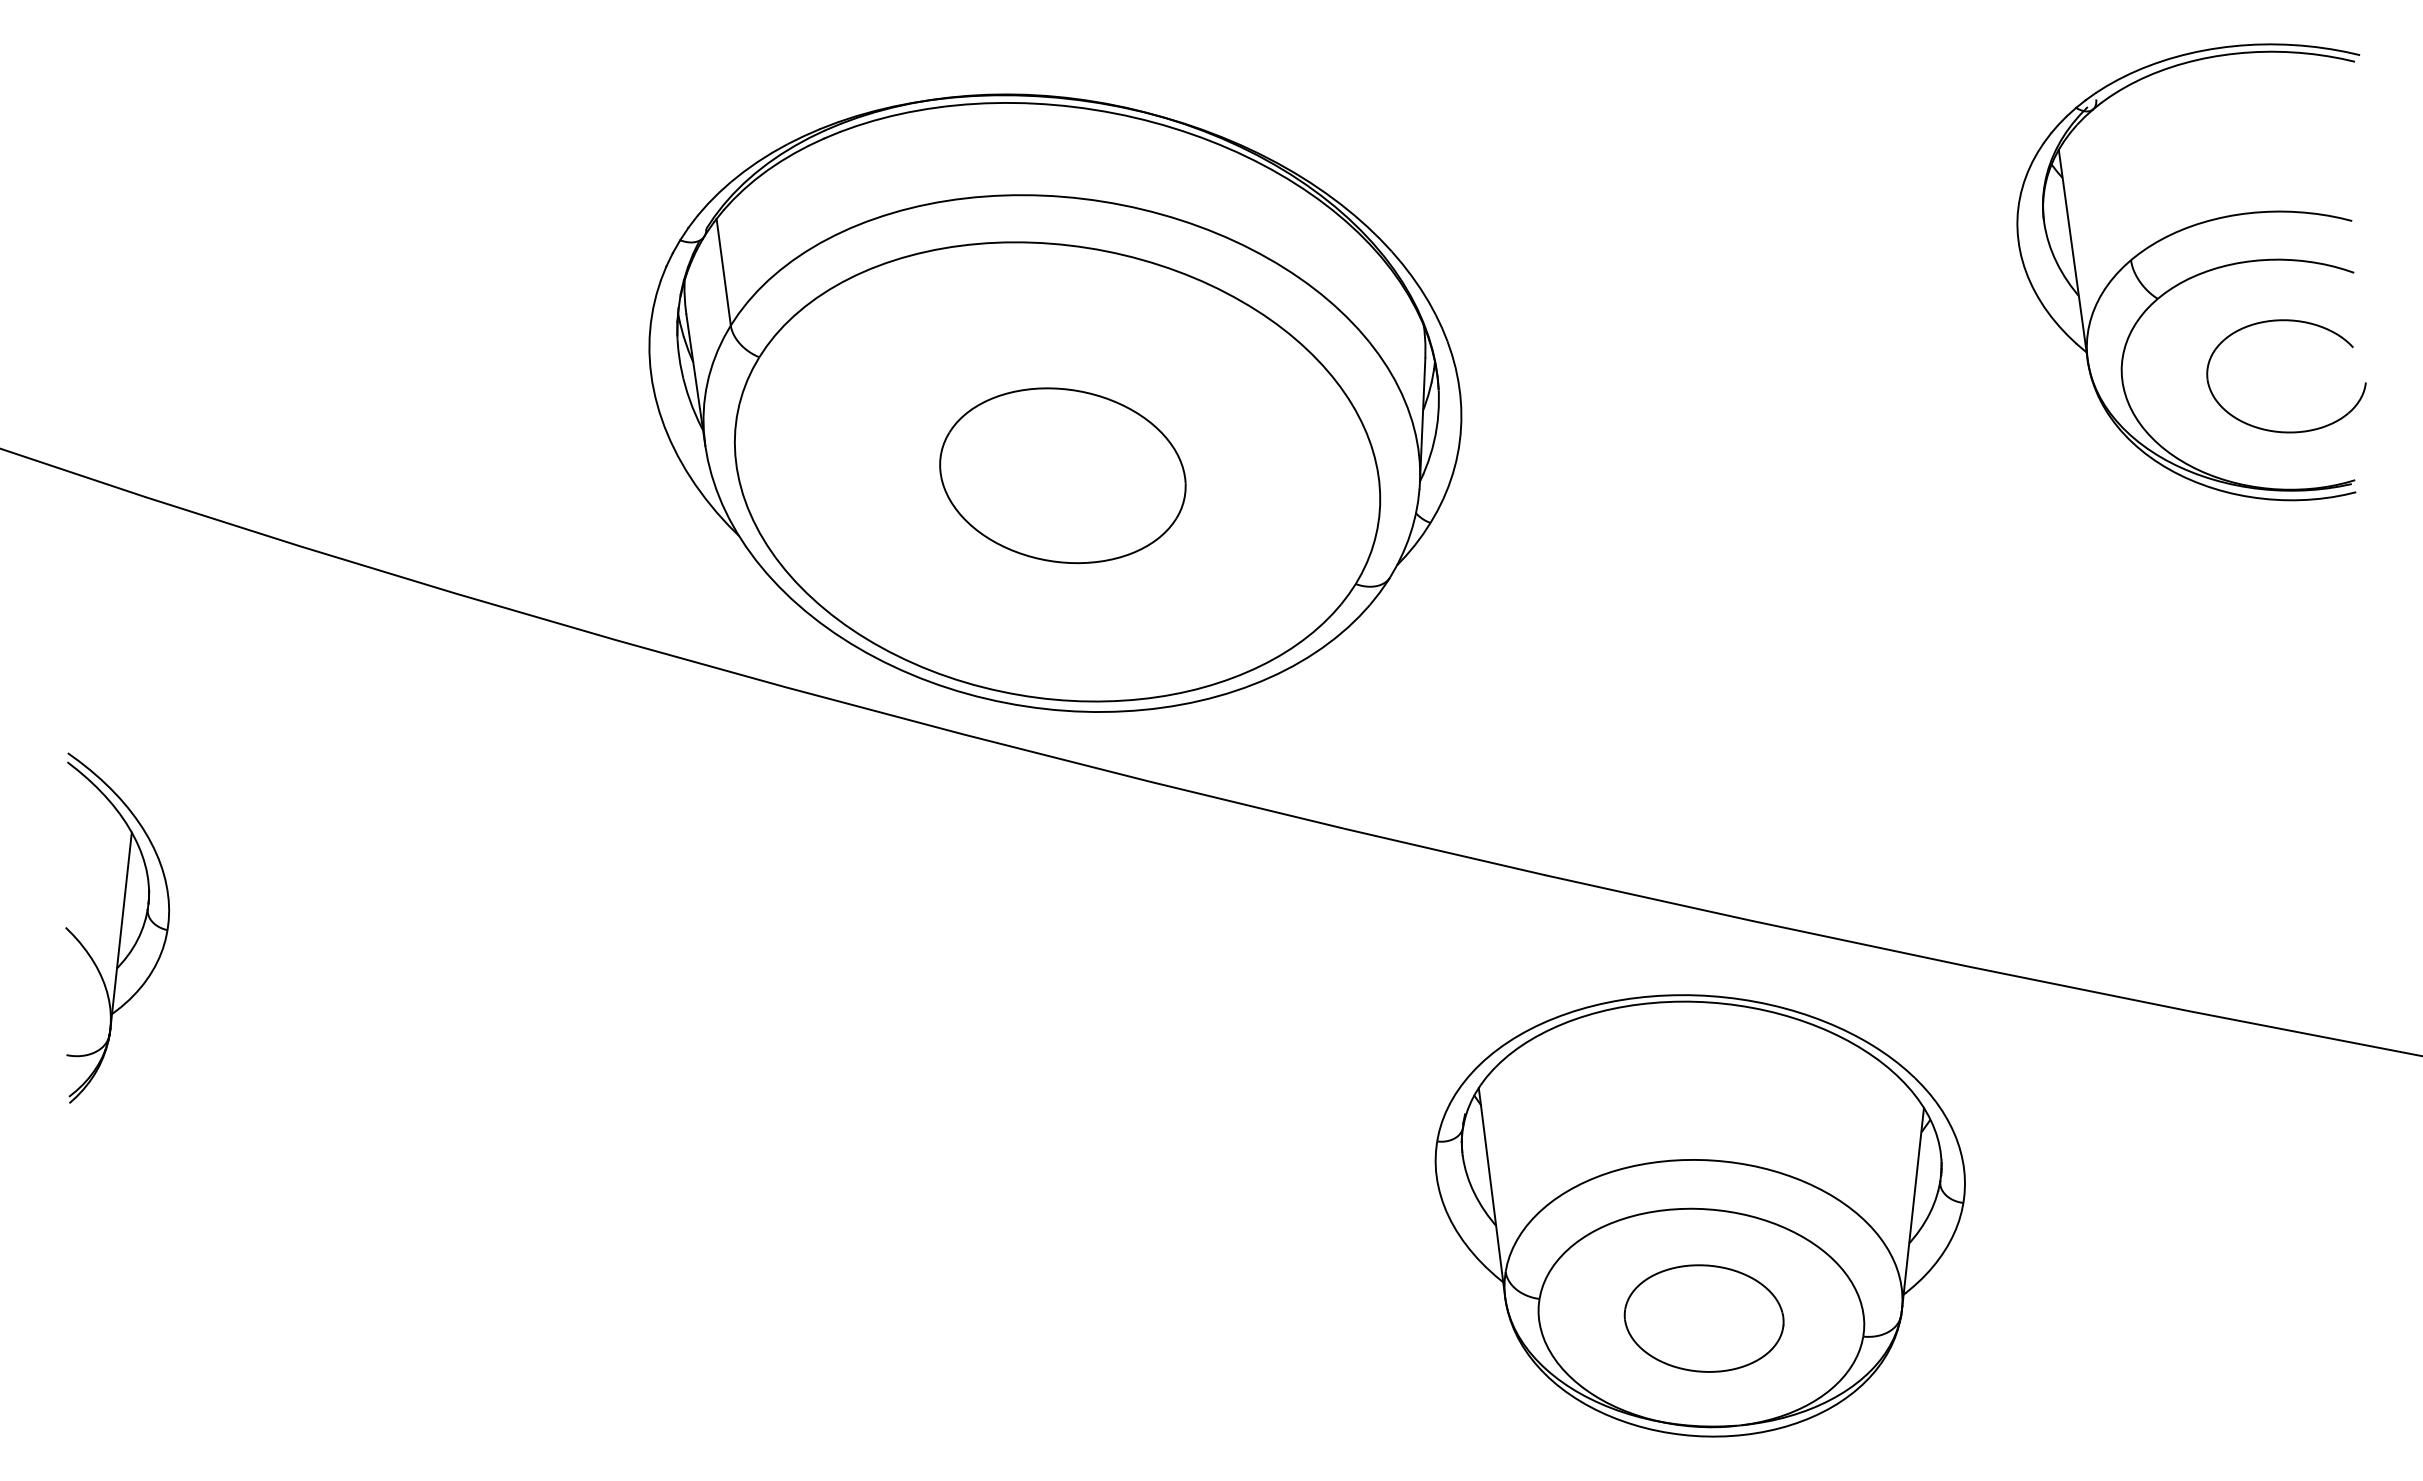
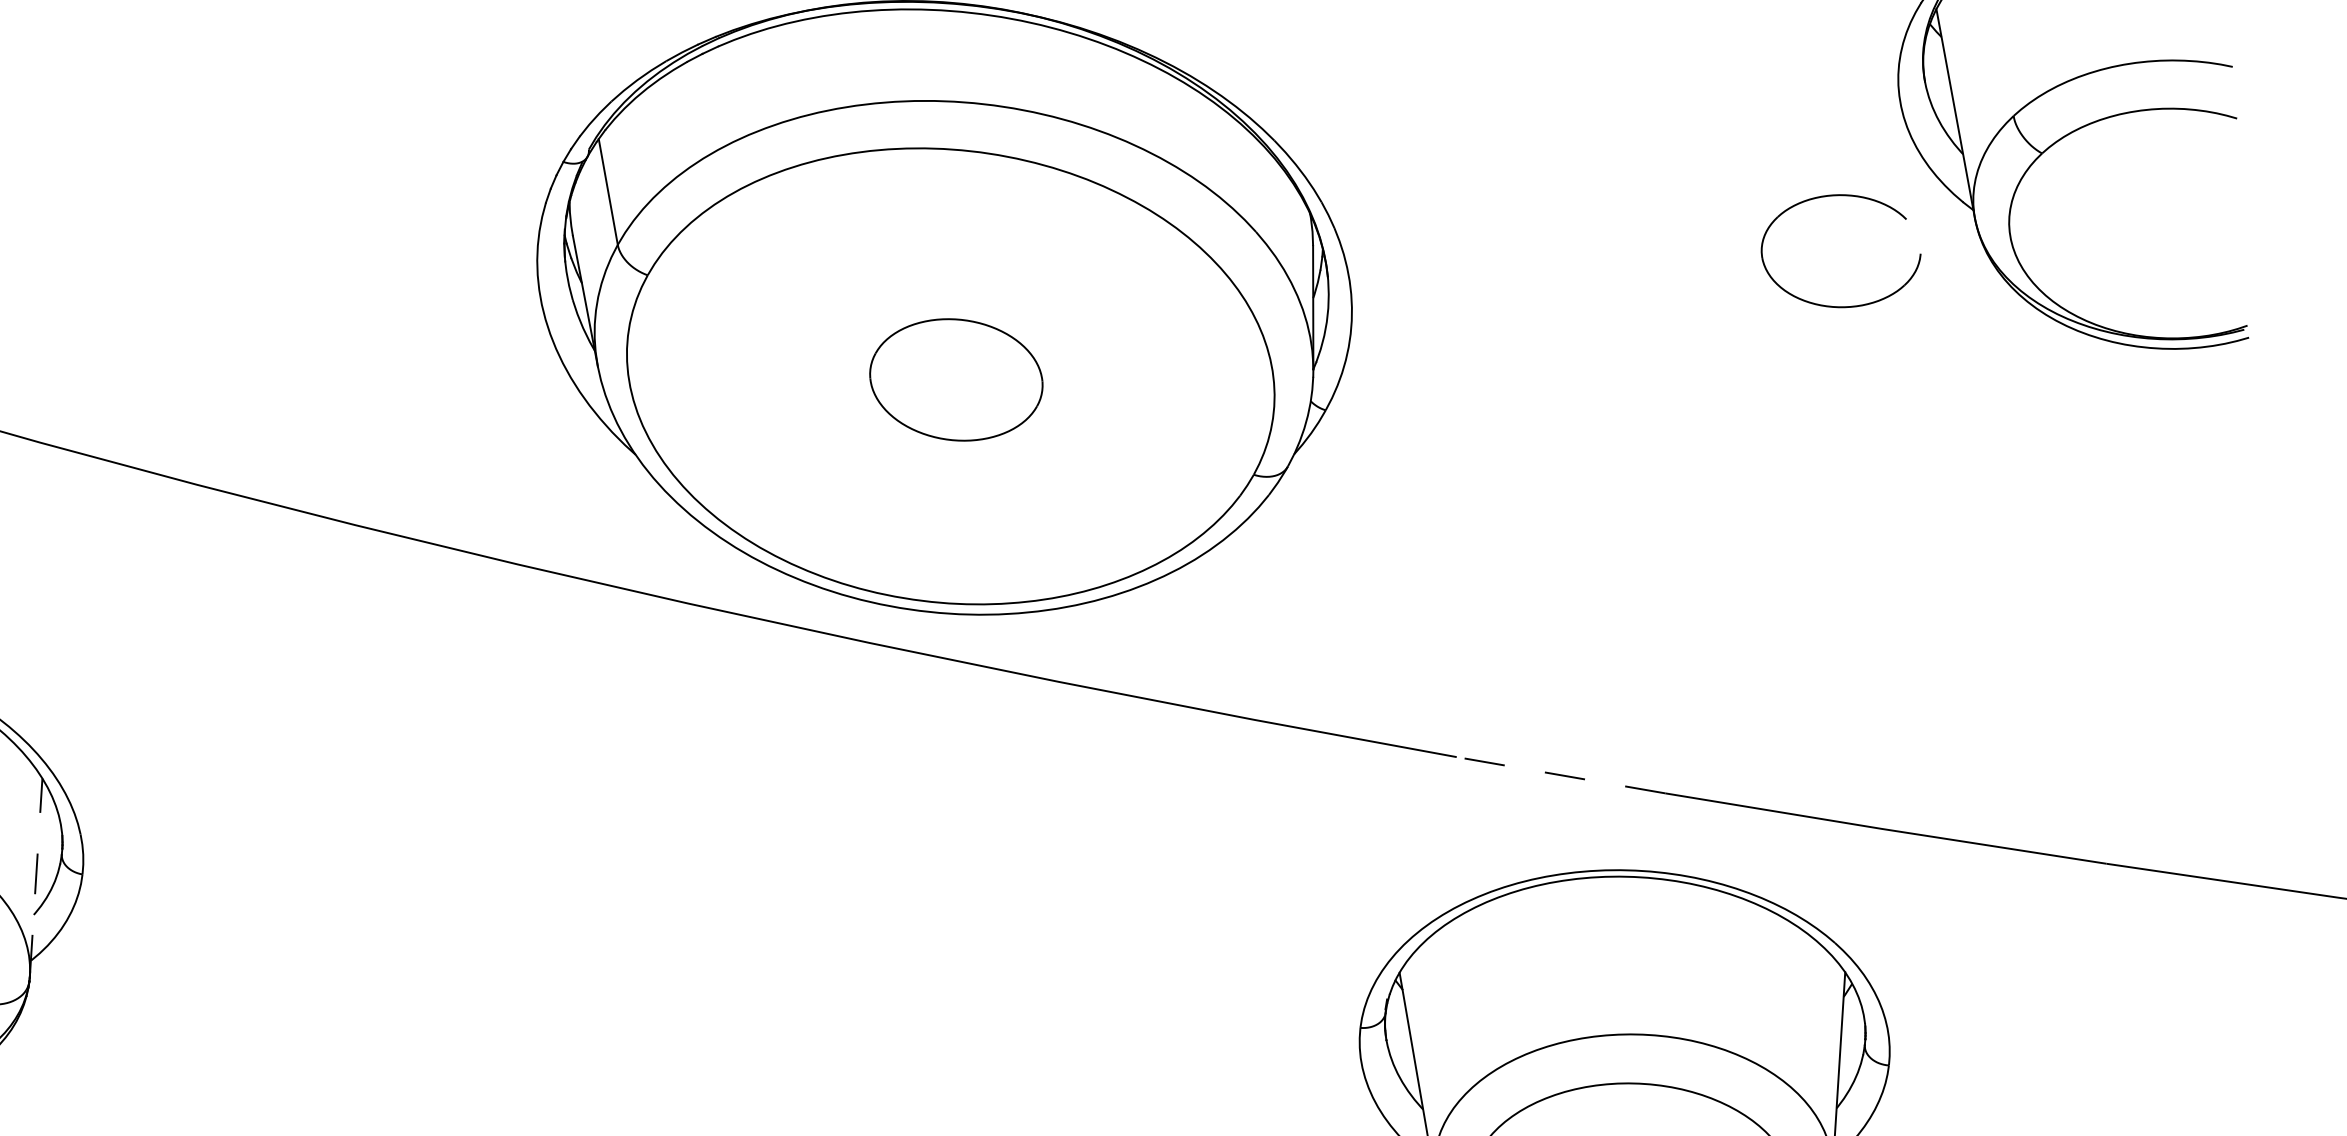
part: (2277, 430) -> (1834, 305), moved
part: (1062, 475) -> (955, 379), size x0.7
line: (1649, 898) -> (1561, 775), solid -> dashed
line: (121, 930) -> (36, 876), solid -> dashed

